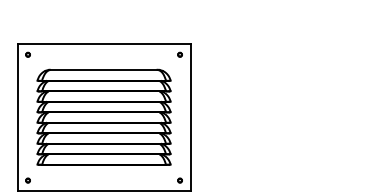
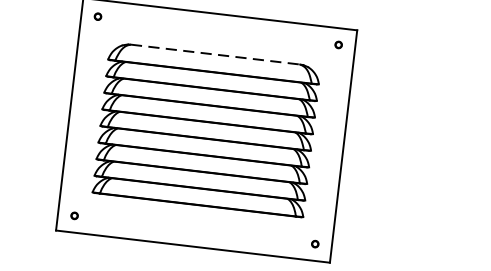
line: (104, 69) -> (216, 54), solid -> dashed

